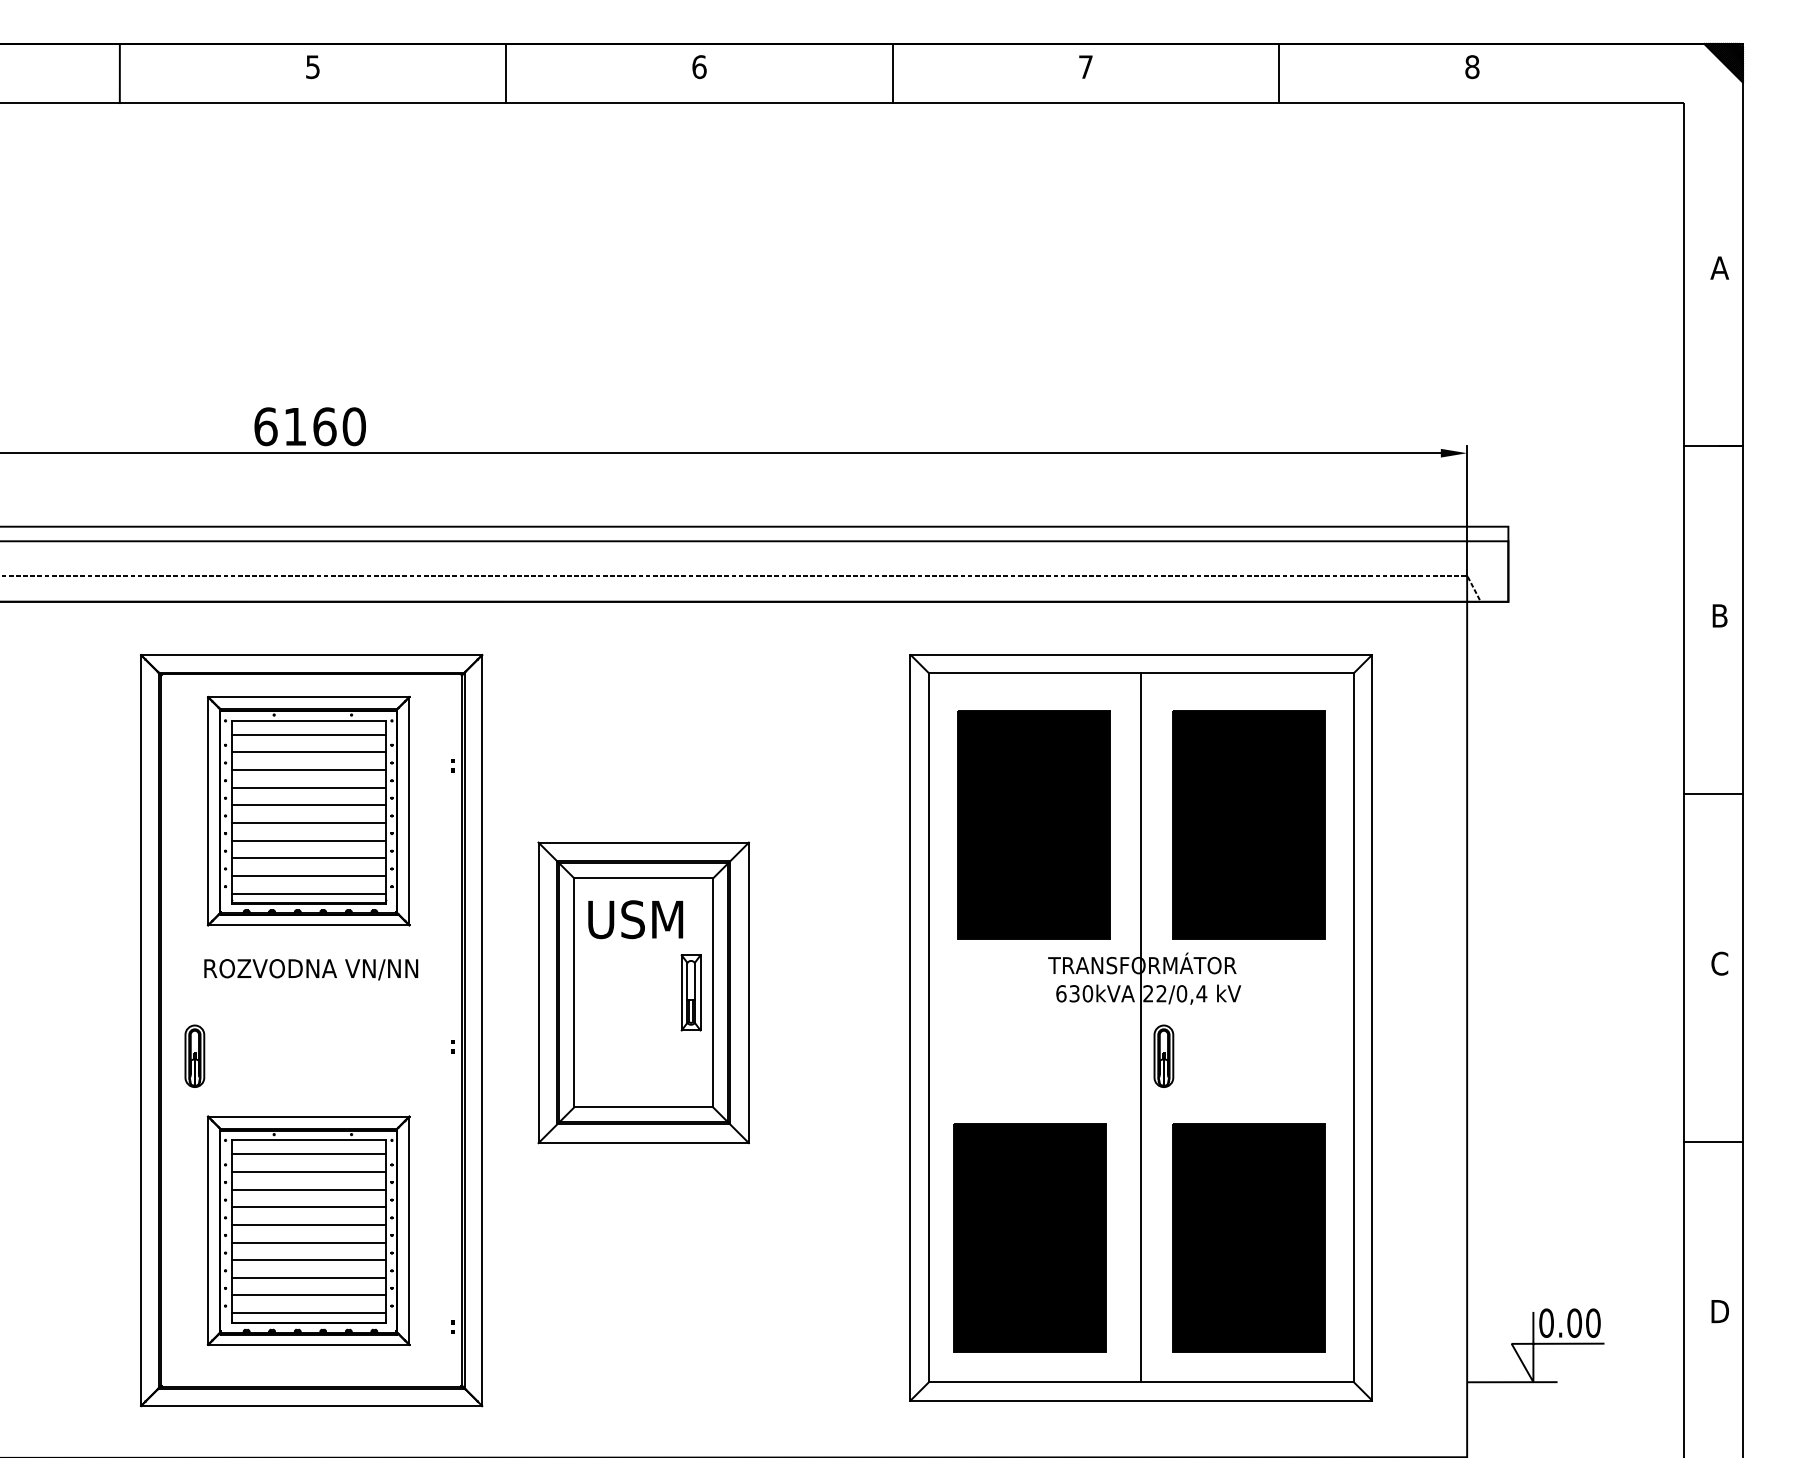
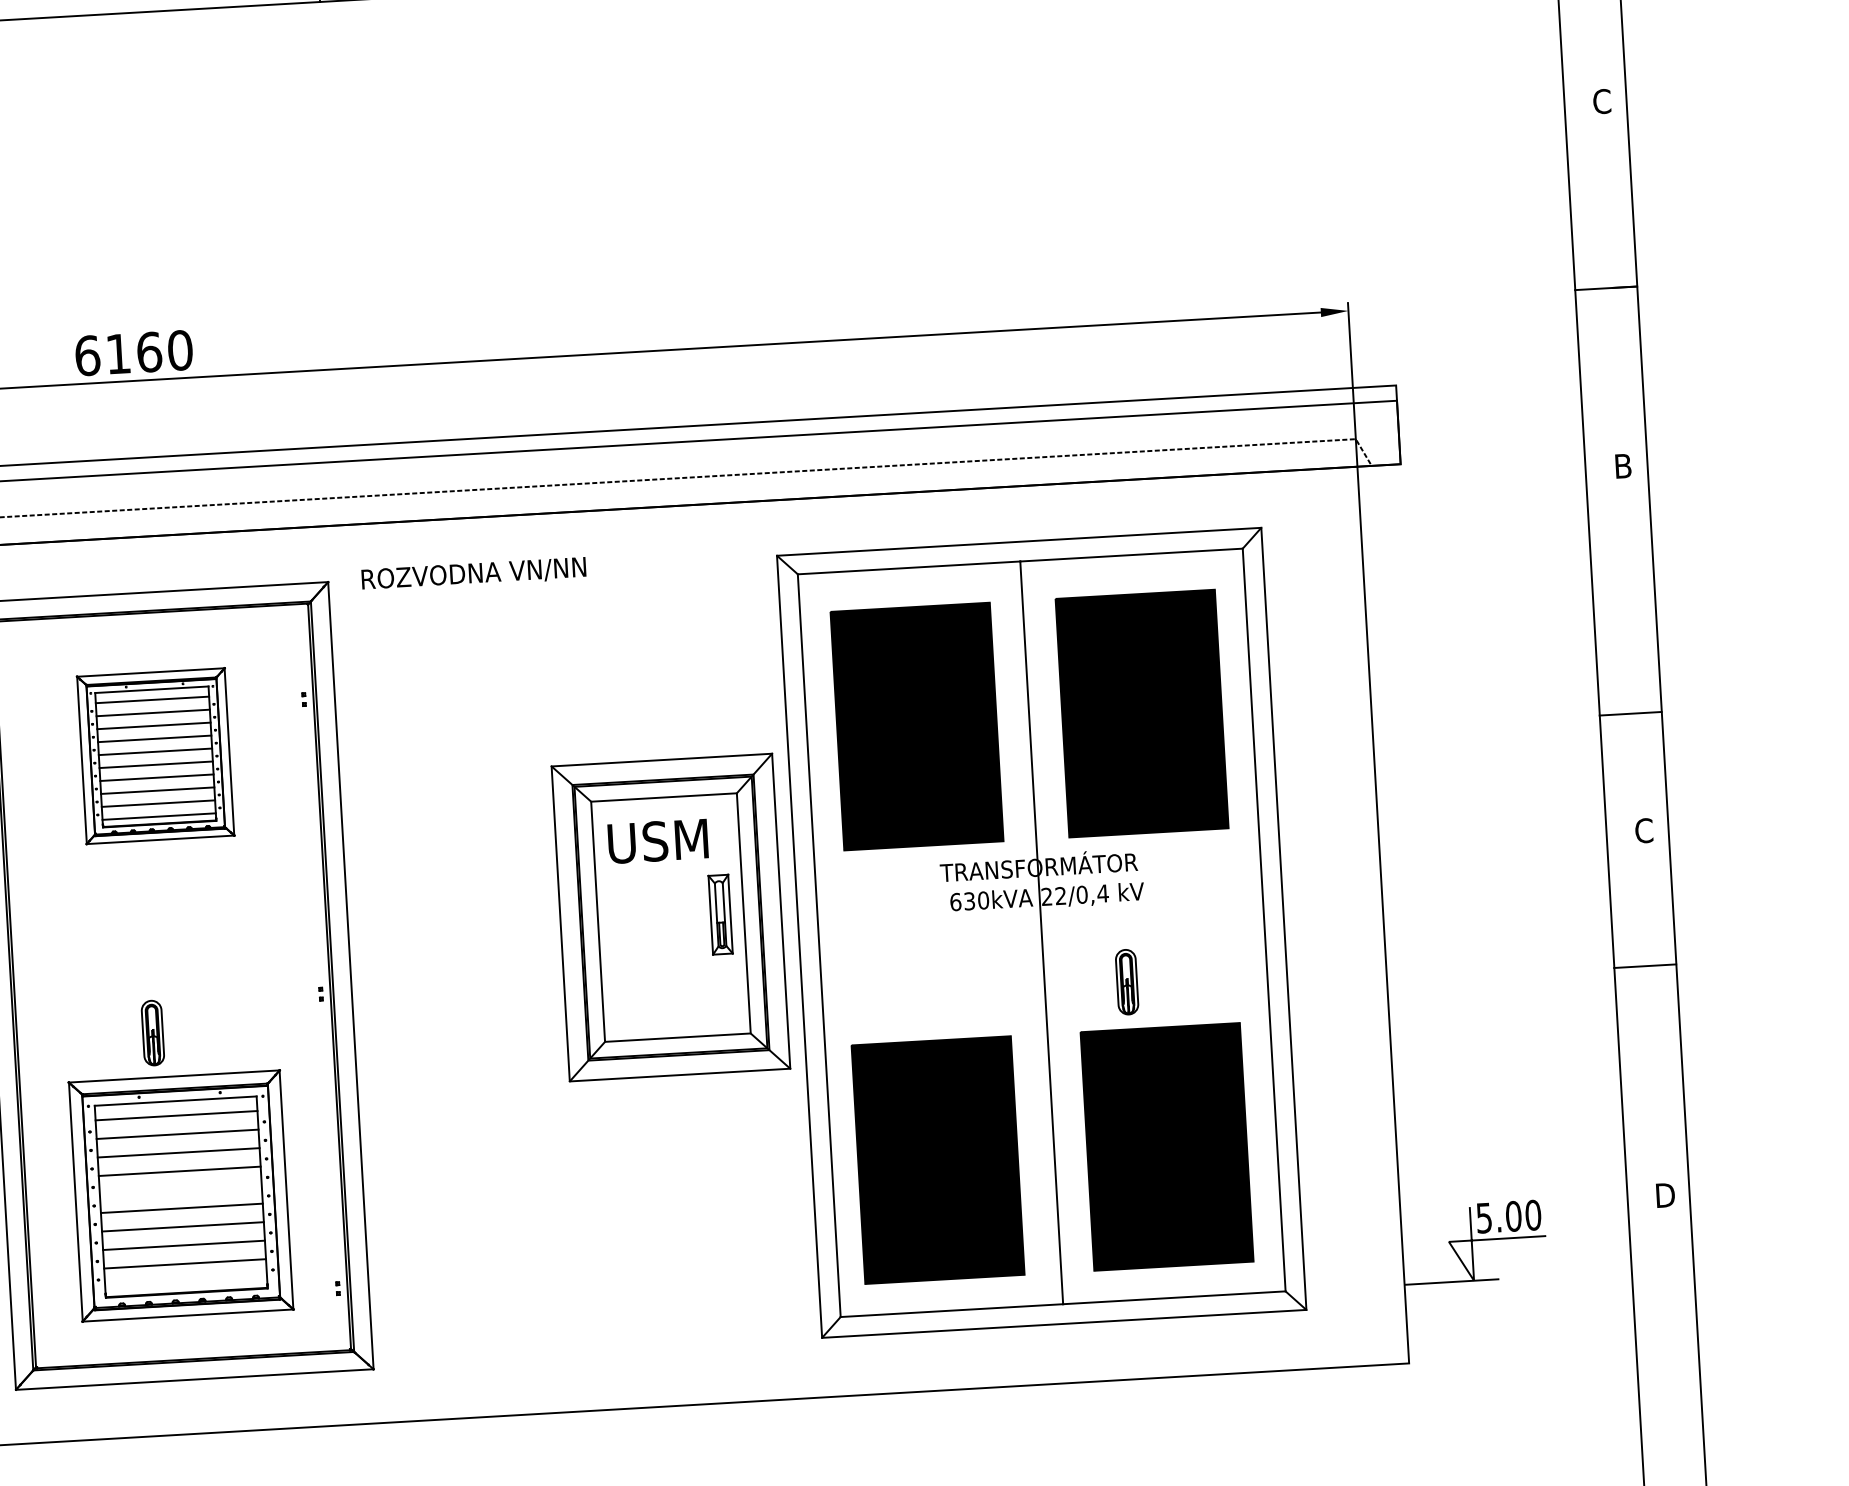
text: (1719, 268) -> (1601, 102), A -> C
line: (1712, 793) -> (1629, 713), moved
part: (308, 810) -> (155, 755), size x0.7
text: (311, 969) -> (474, 574), moved
part: (643, 992) -> (670, 917), moved
part: (194, 1055) -> (152, 1032), moved
part: (1163, 1055) -> (1126, 981), moved
line: (1712, 1141) -> (1644, 966), moved
line: (308, 1224) -> (180, 1189), removed
line: (308, 1313) -> (185, 1282), removed
text: (1546, 1322) -> (1484, 1217), 0.00 -> 5.00

